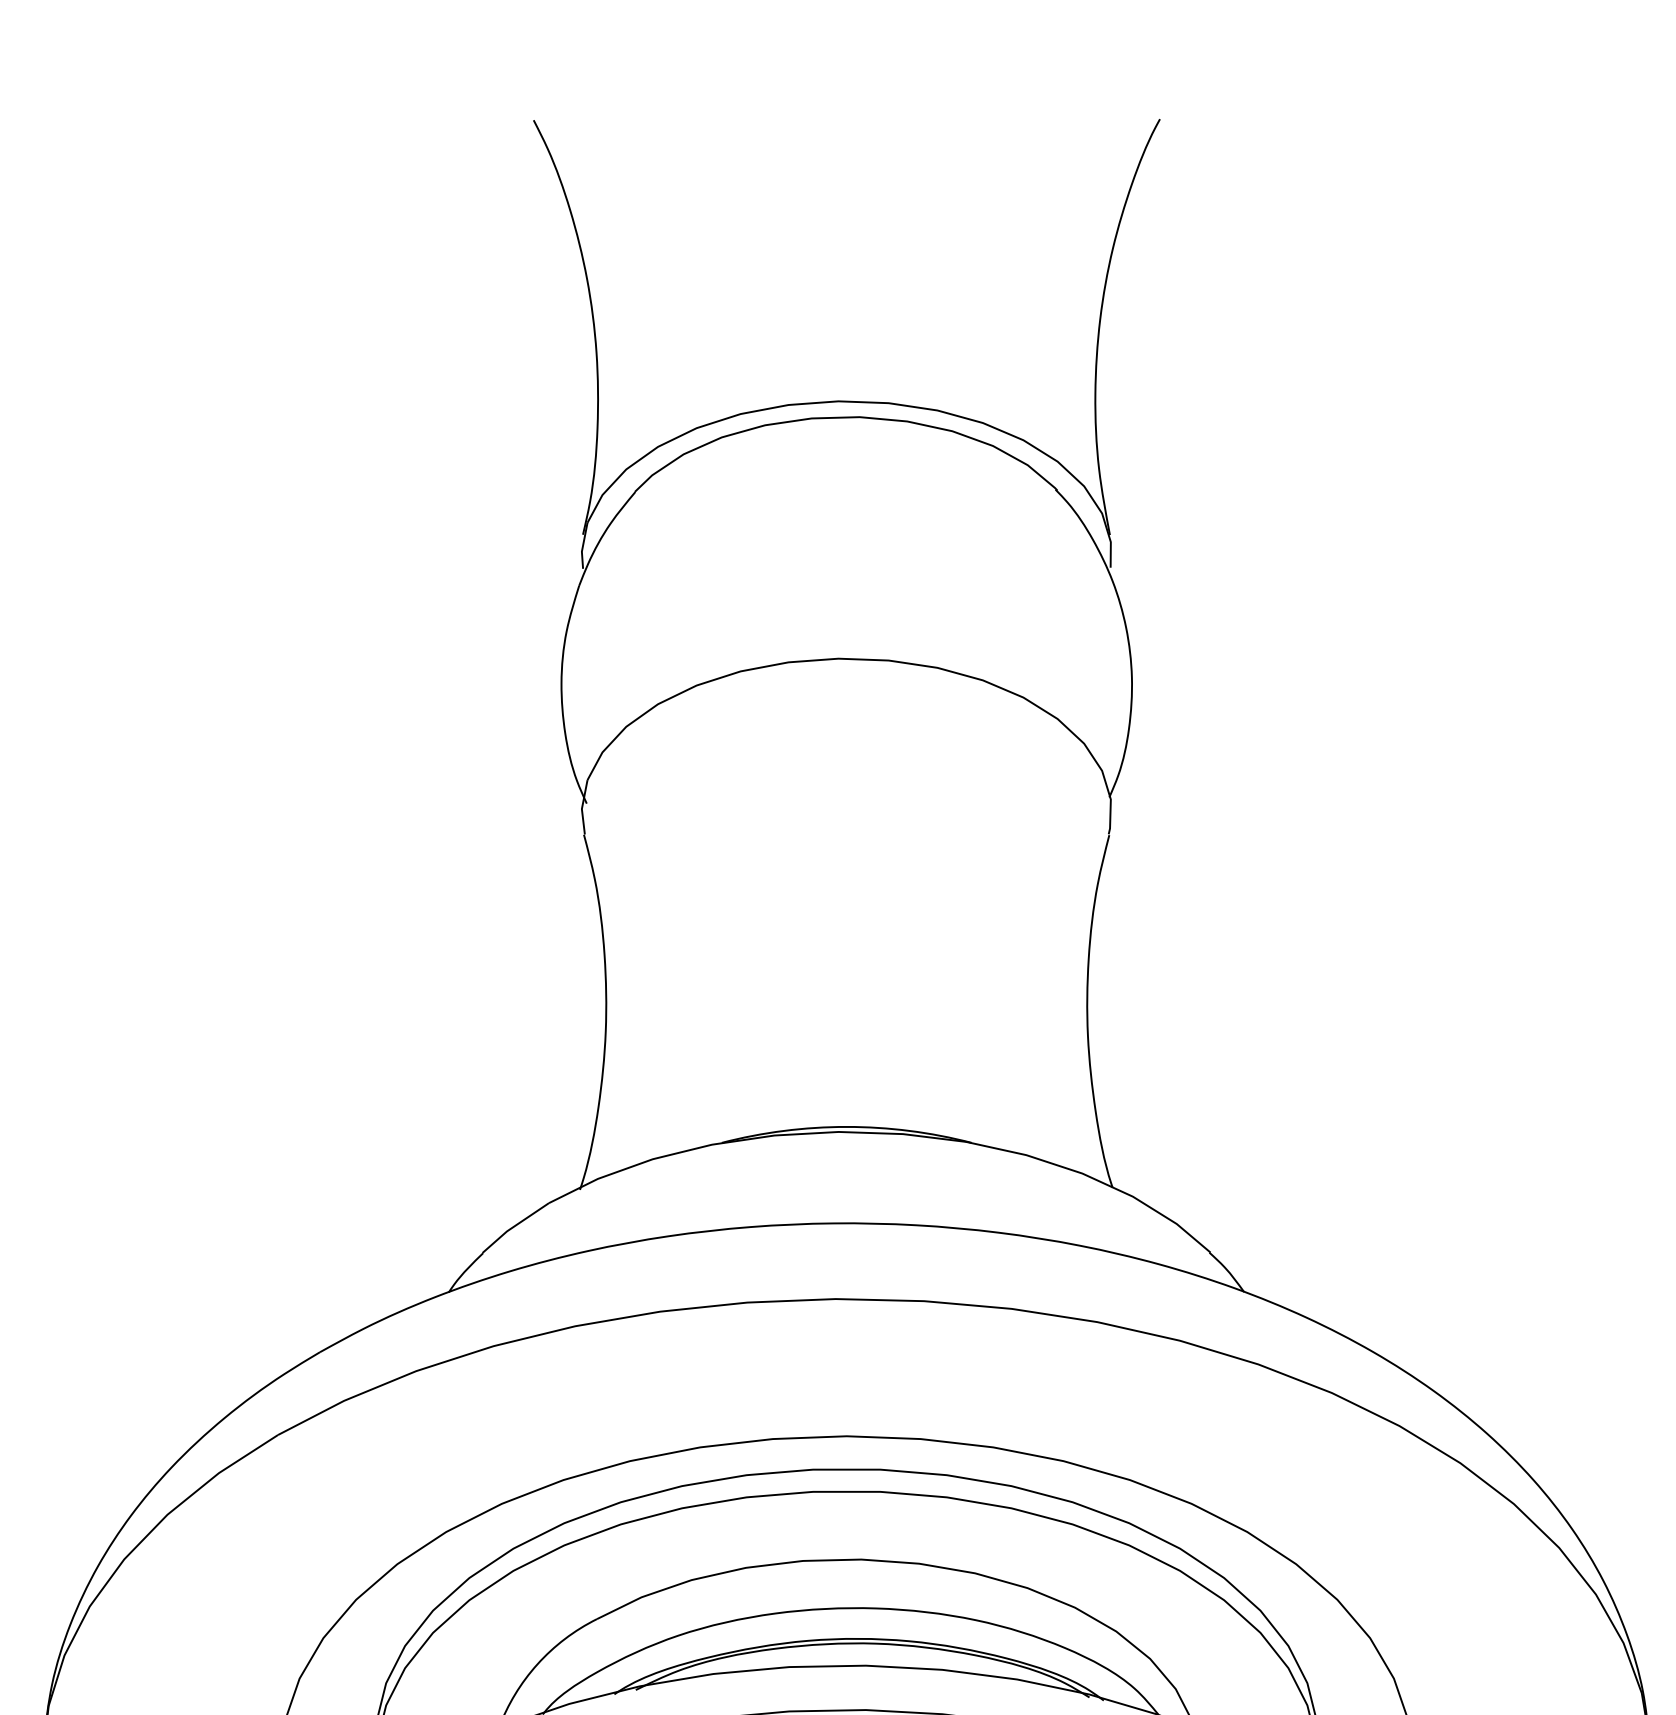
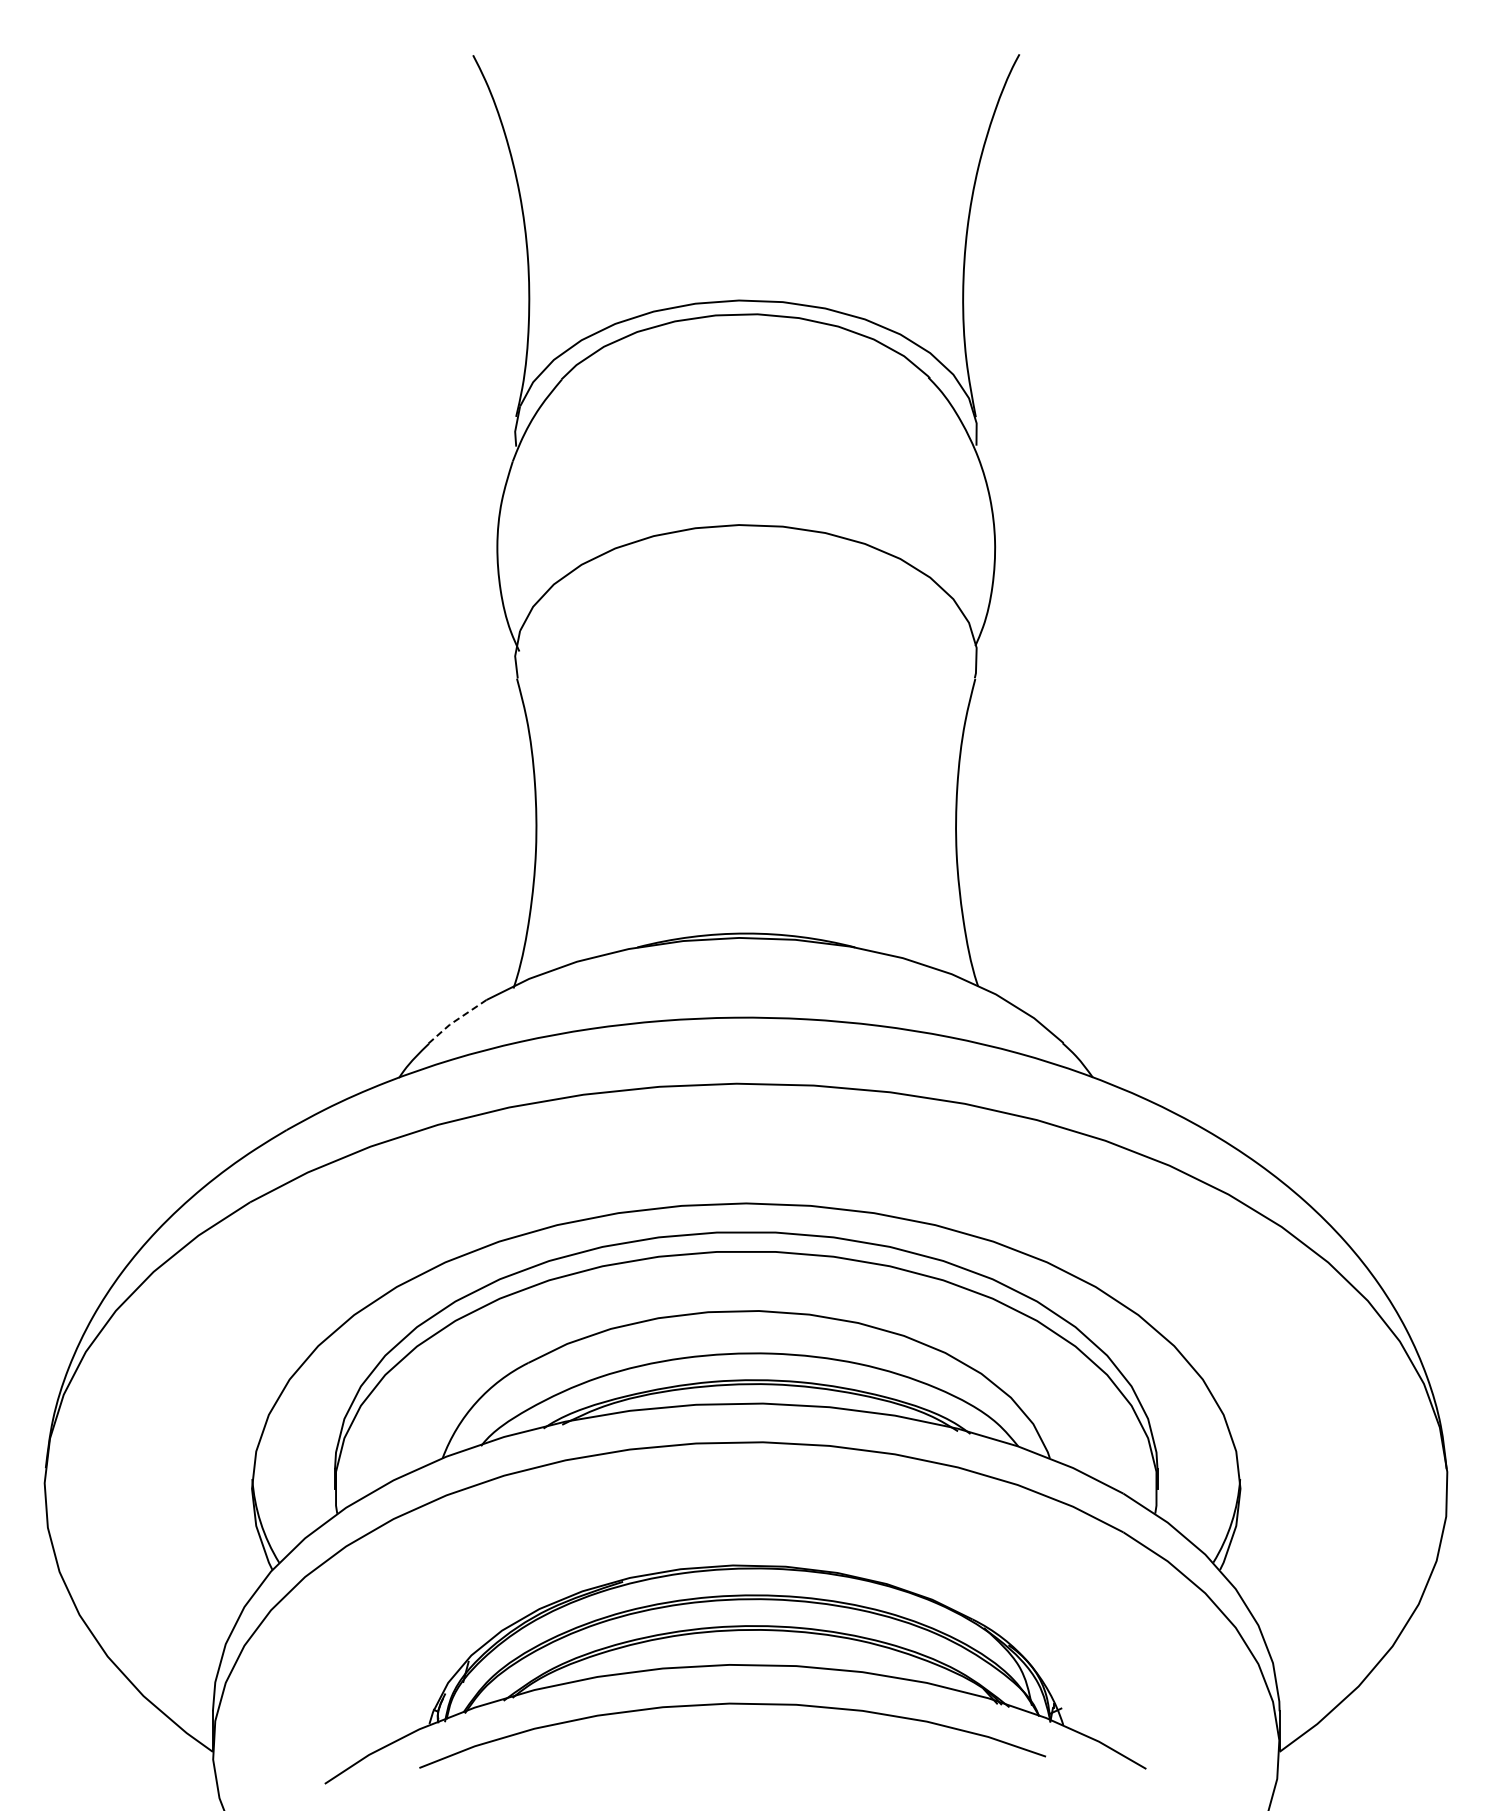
line: (514, 1226) -> (456, 1020), solid -> dashed

